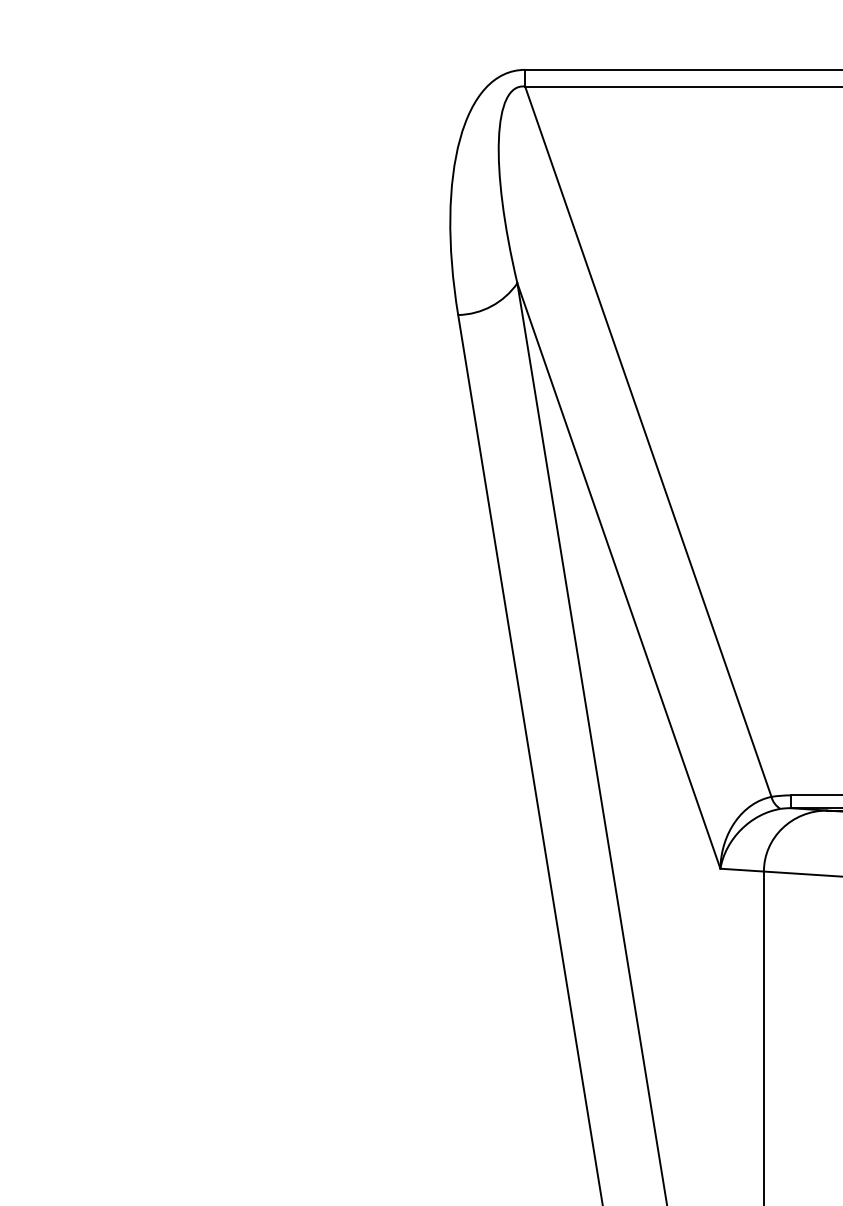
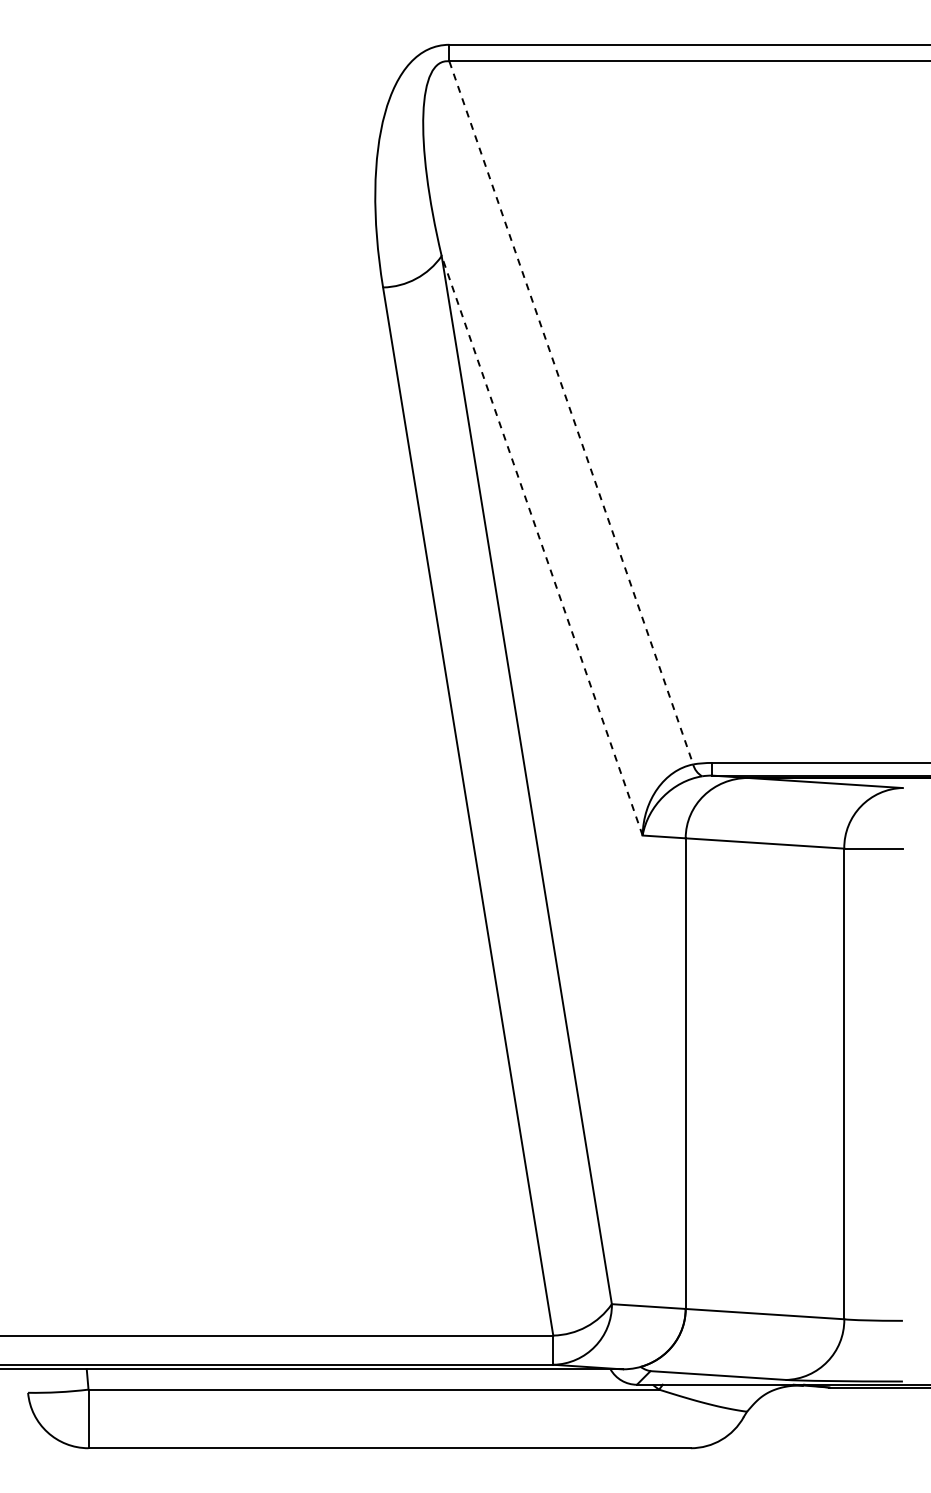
line: (648, 442) -> (571, 413), solid -> dashed
line: (619, 575) -> (542, 545), solid -> dashed

